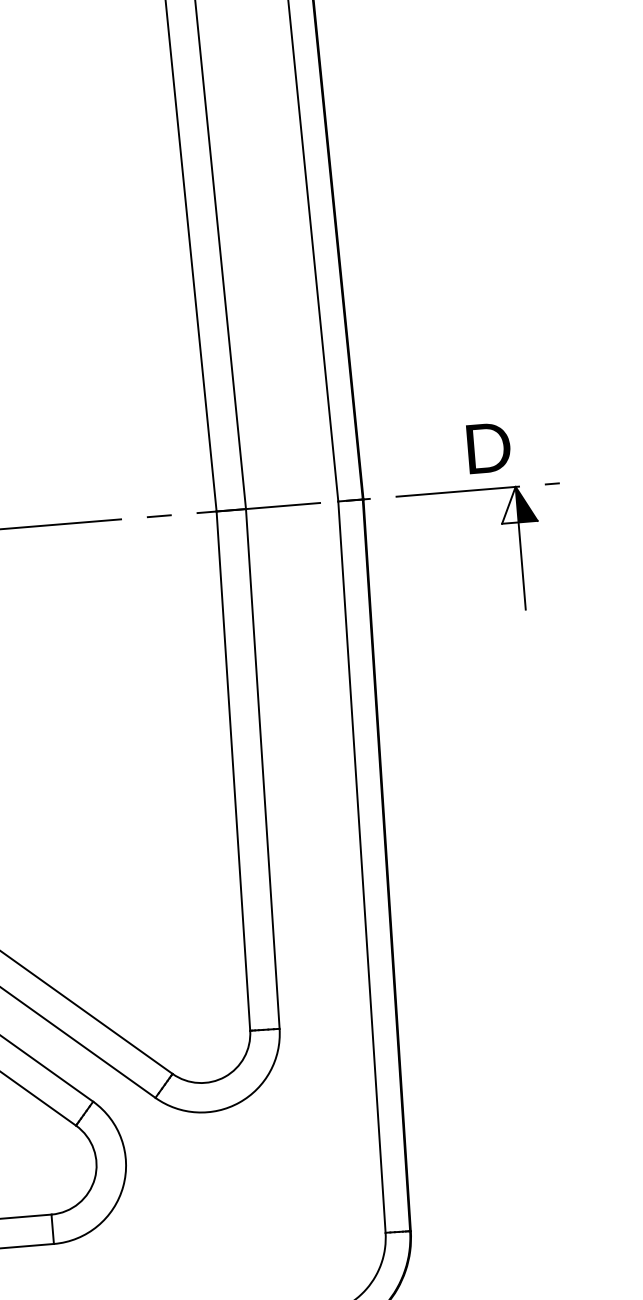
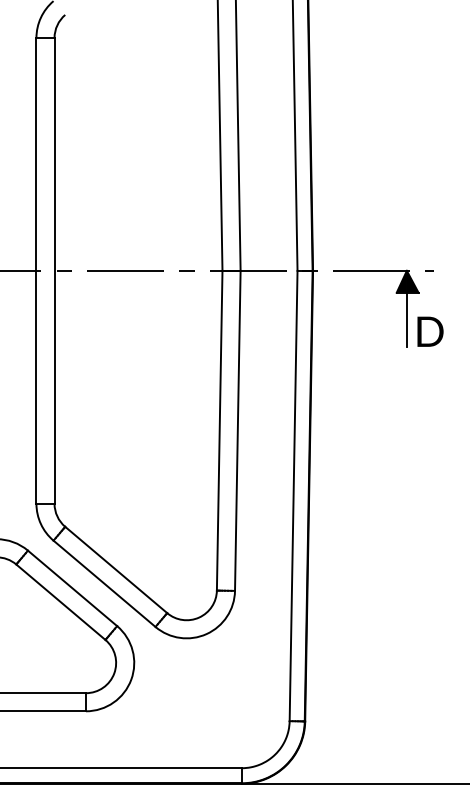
text: (488, 447) -> (430, 331), moved
fill: (508, 504) -> (401, 281), added

